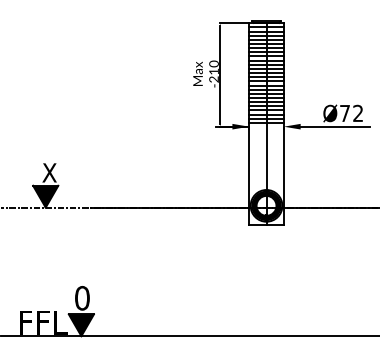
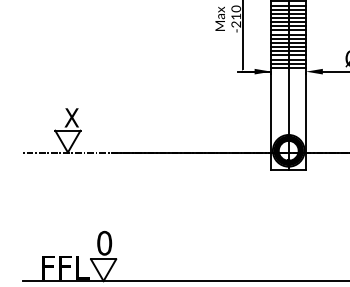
fill: (45, 196) -> (67, 141), removed
fill: (80, 325) -> (102, 270), removed

